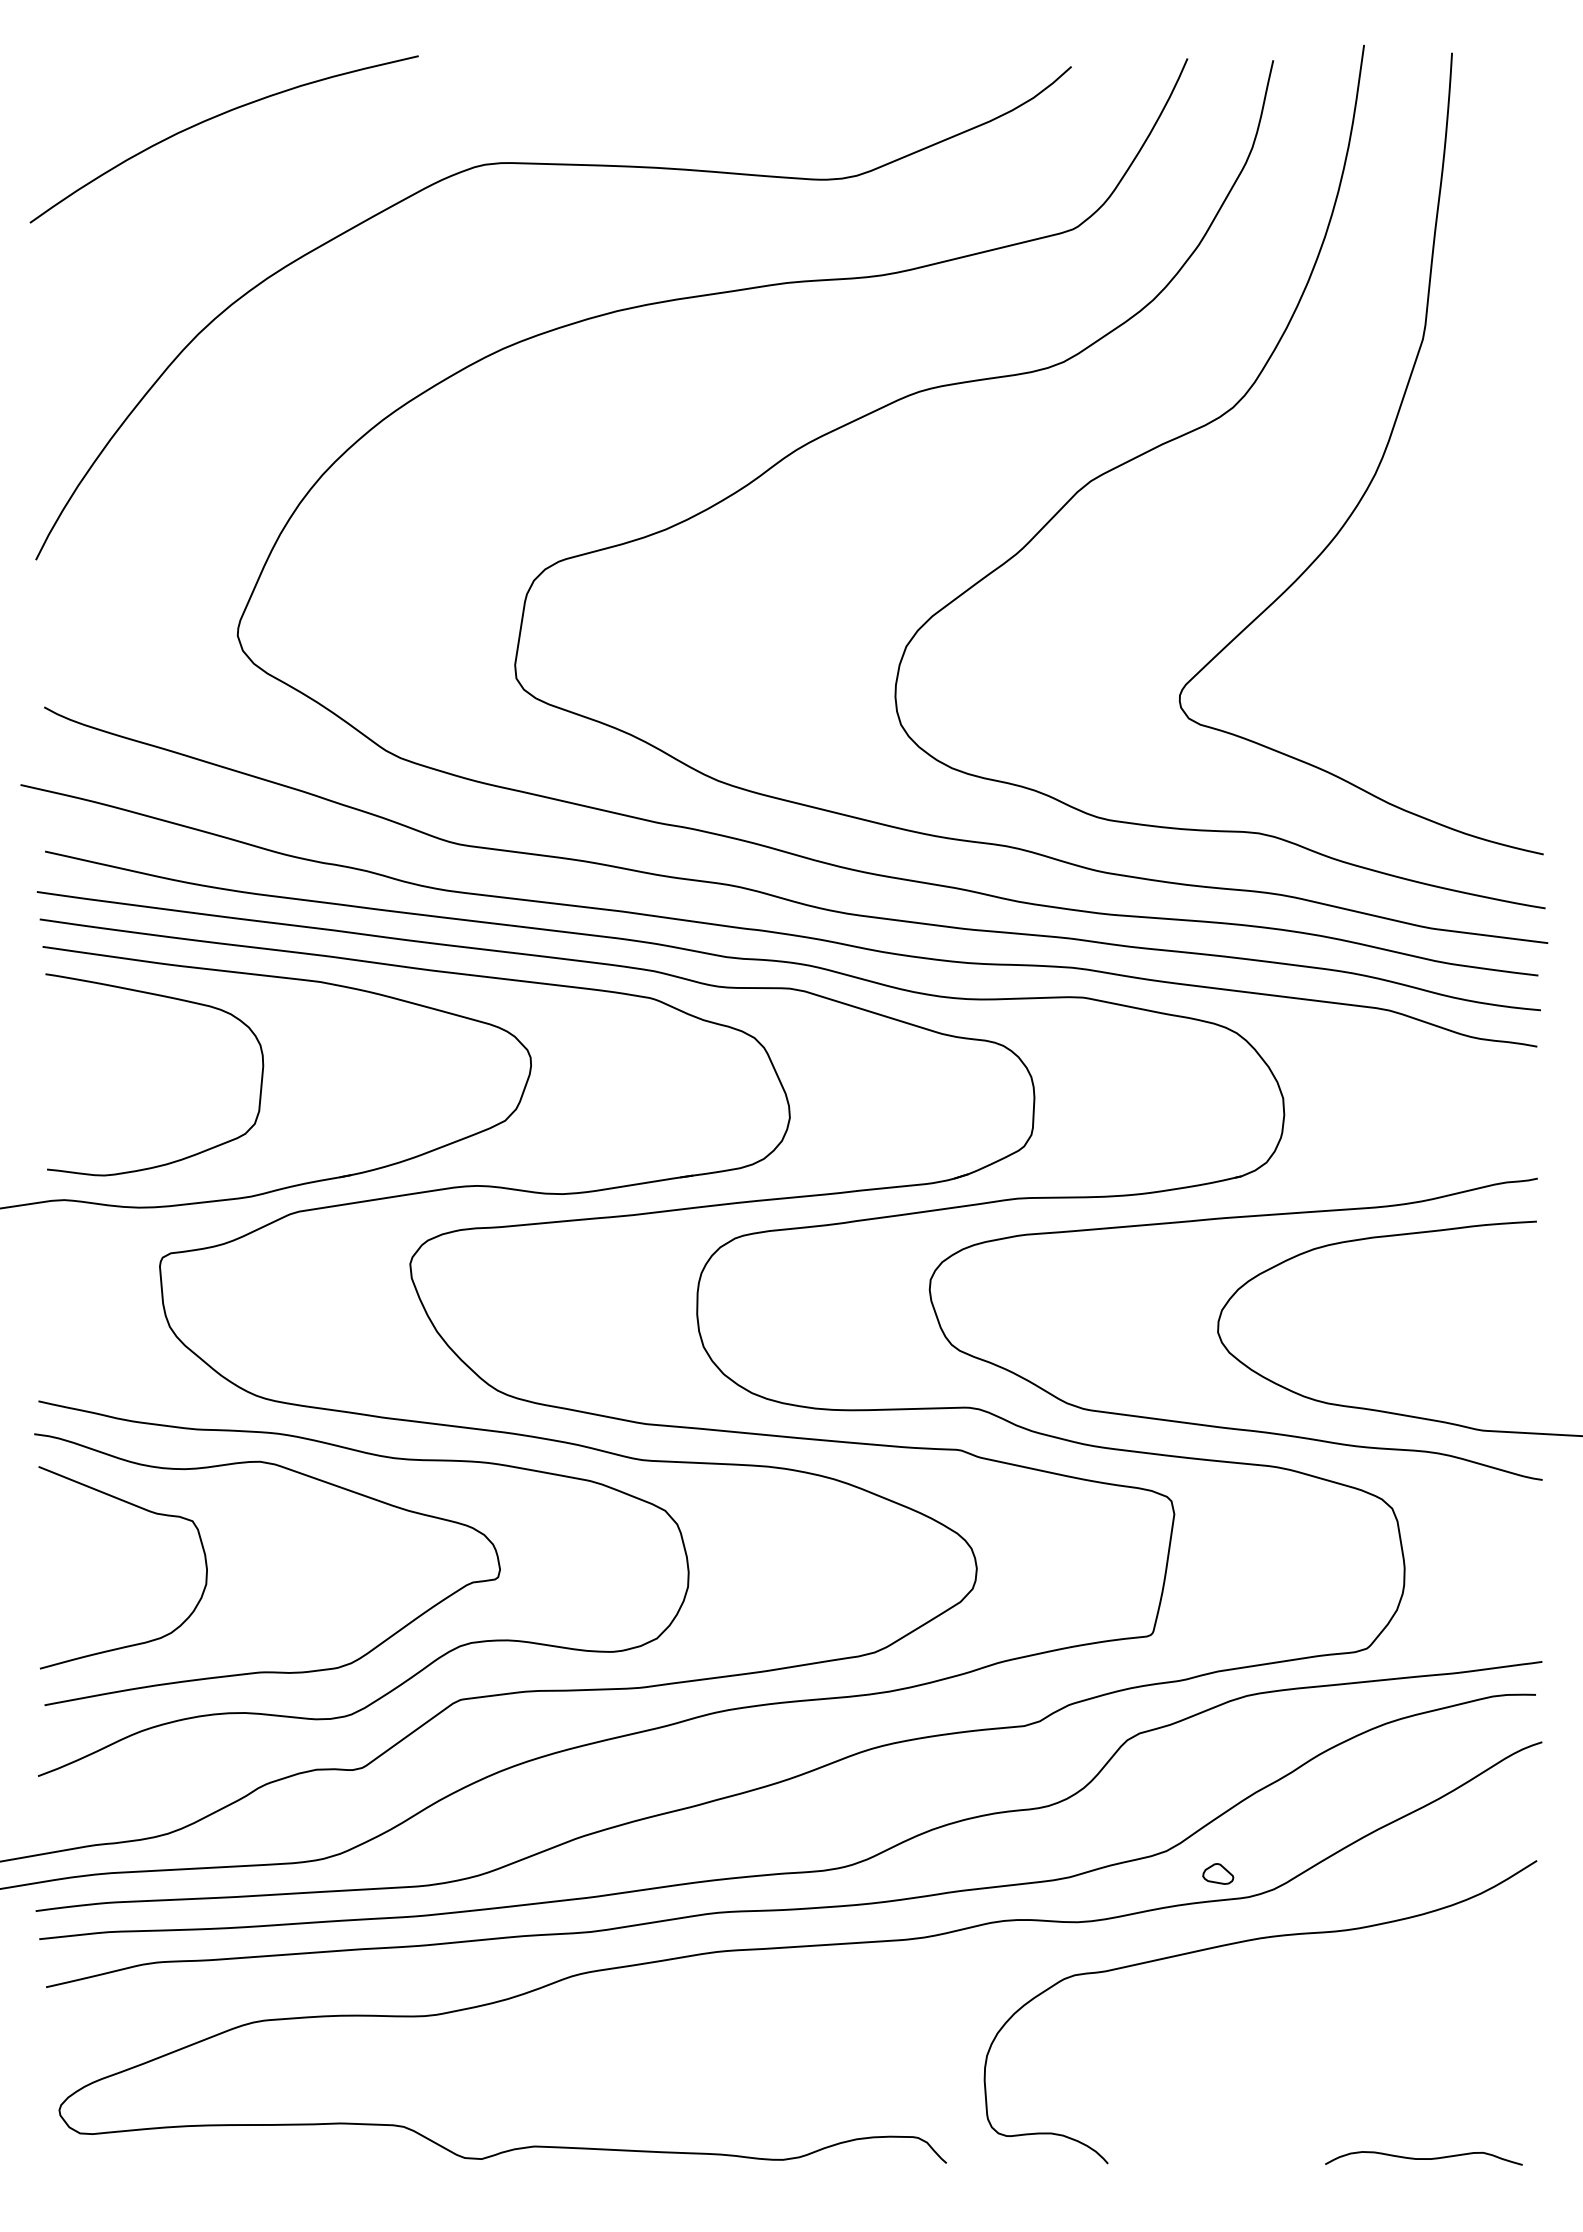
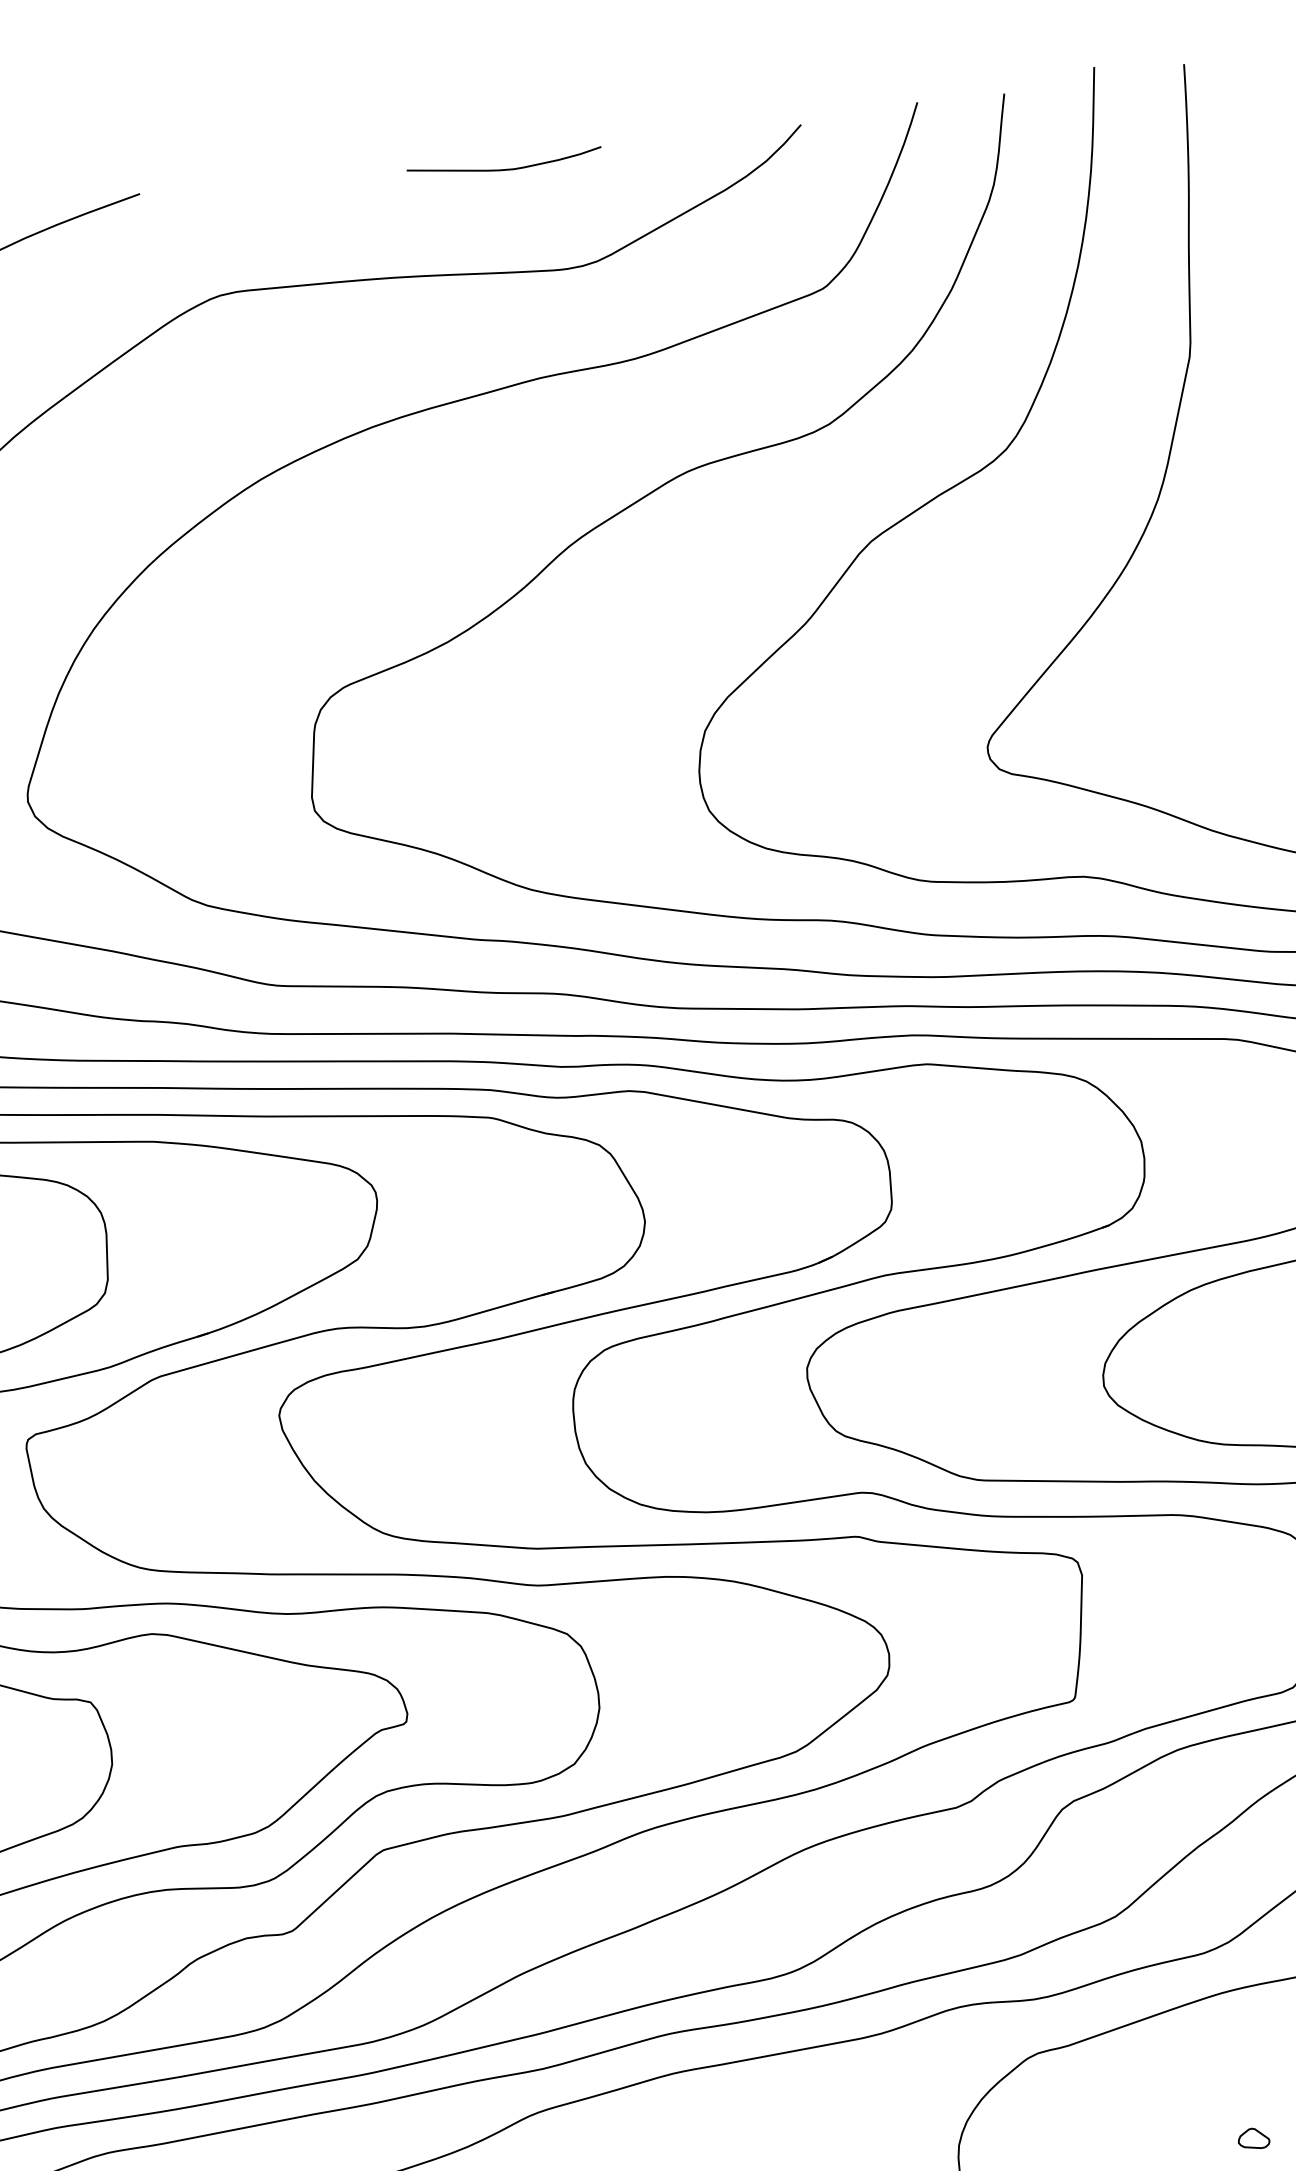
curve: (777, 74) -> (504, 168), added
part: (1218, 1873) -> (1253, 2138), moved

